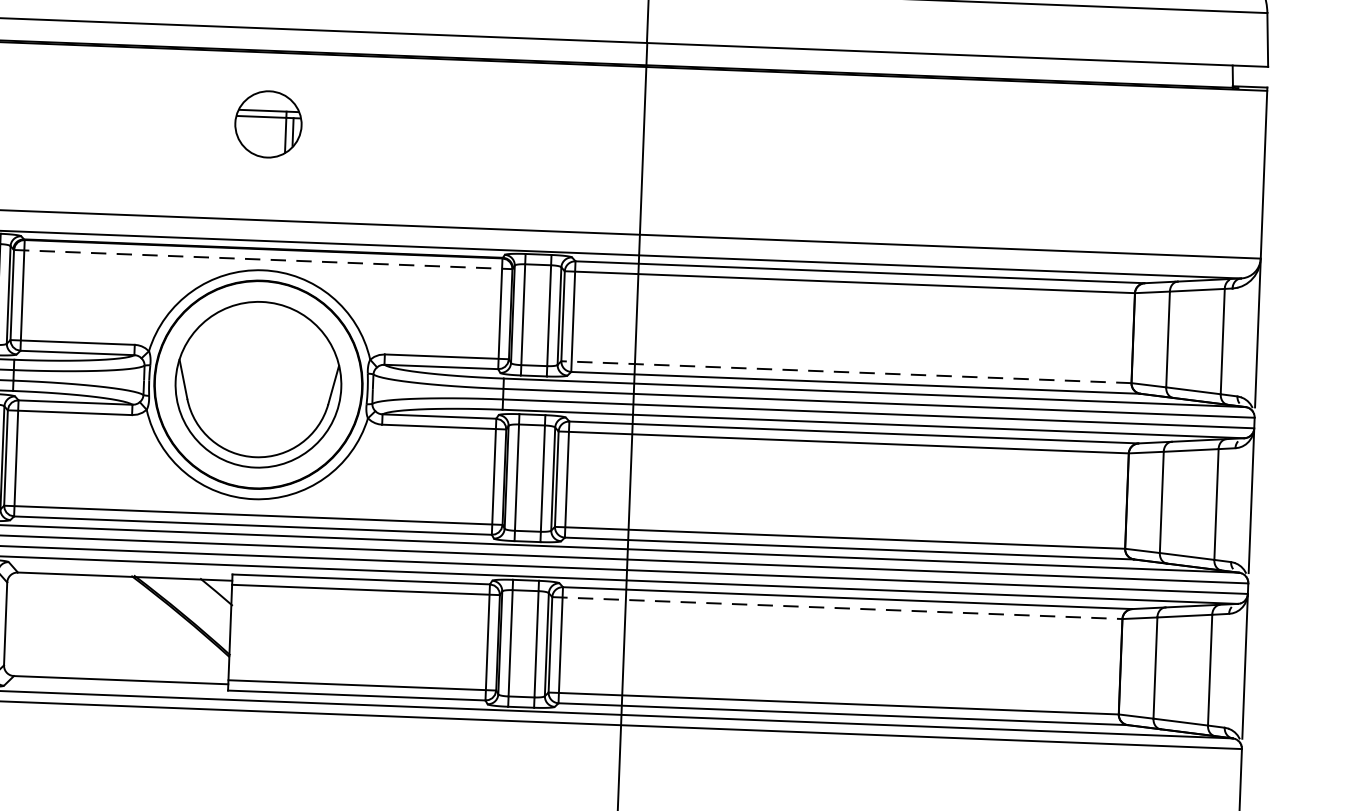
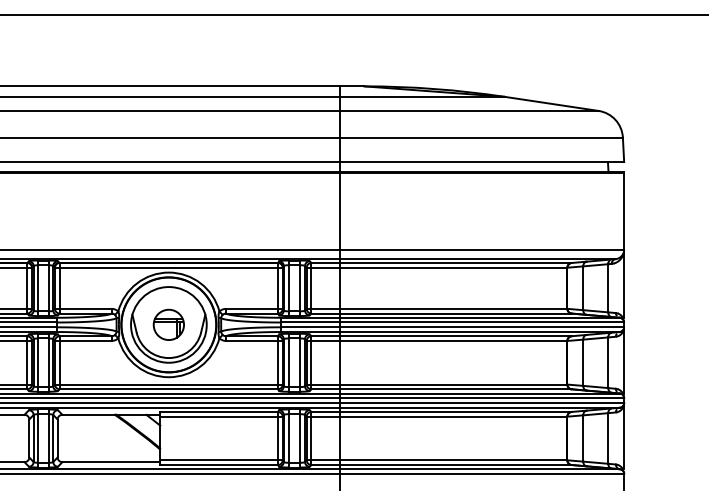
part: (267, 123) -> (168, 324), moved
line: (262, 259) -> (168, 267), dashed -> solid
line: (845, 371) -> (436, 308), dashed -> solid
line: (838, 607) -> (437, 416), dashed -> solid

